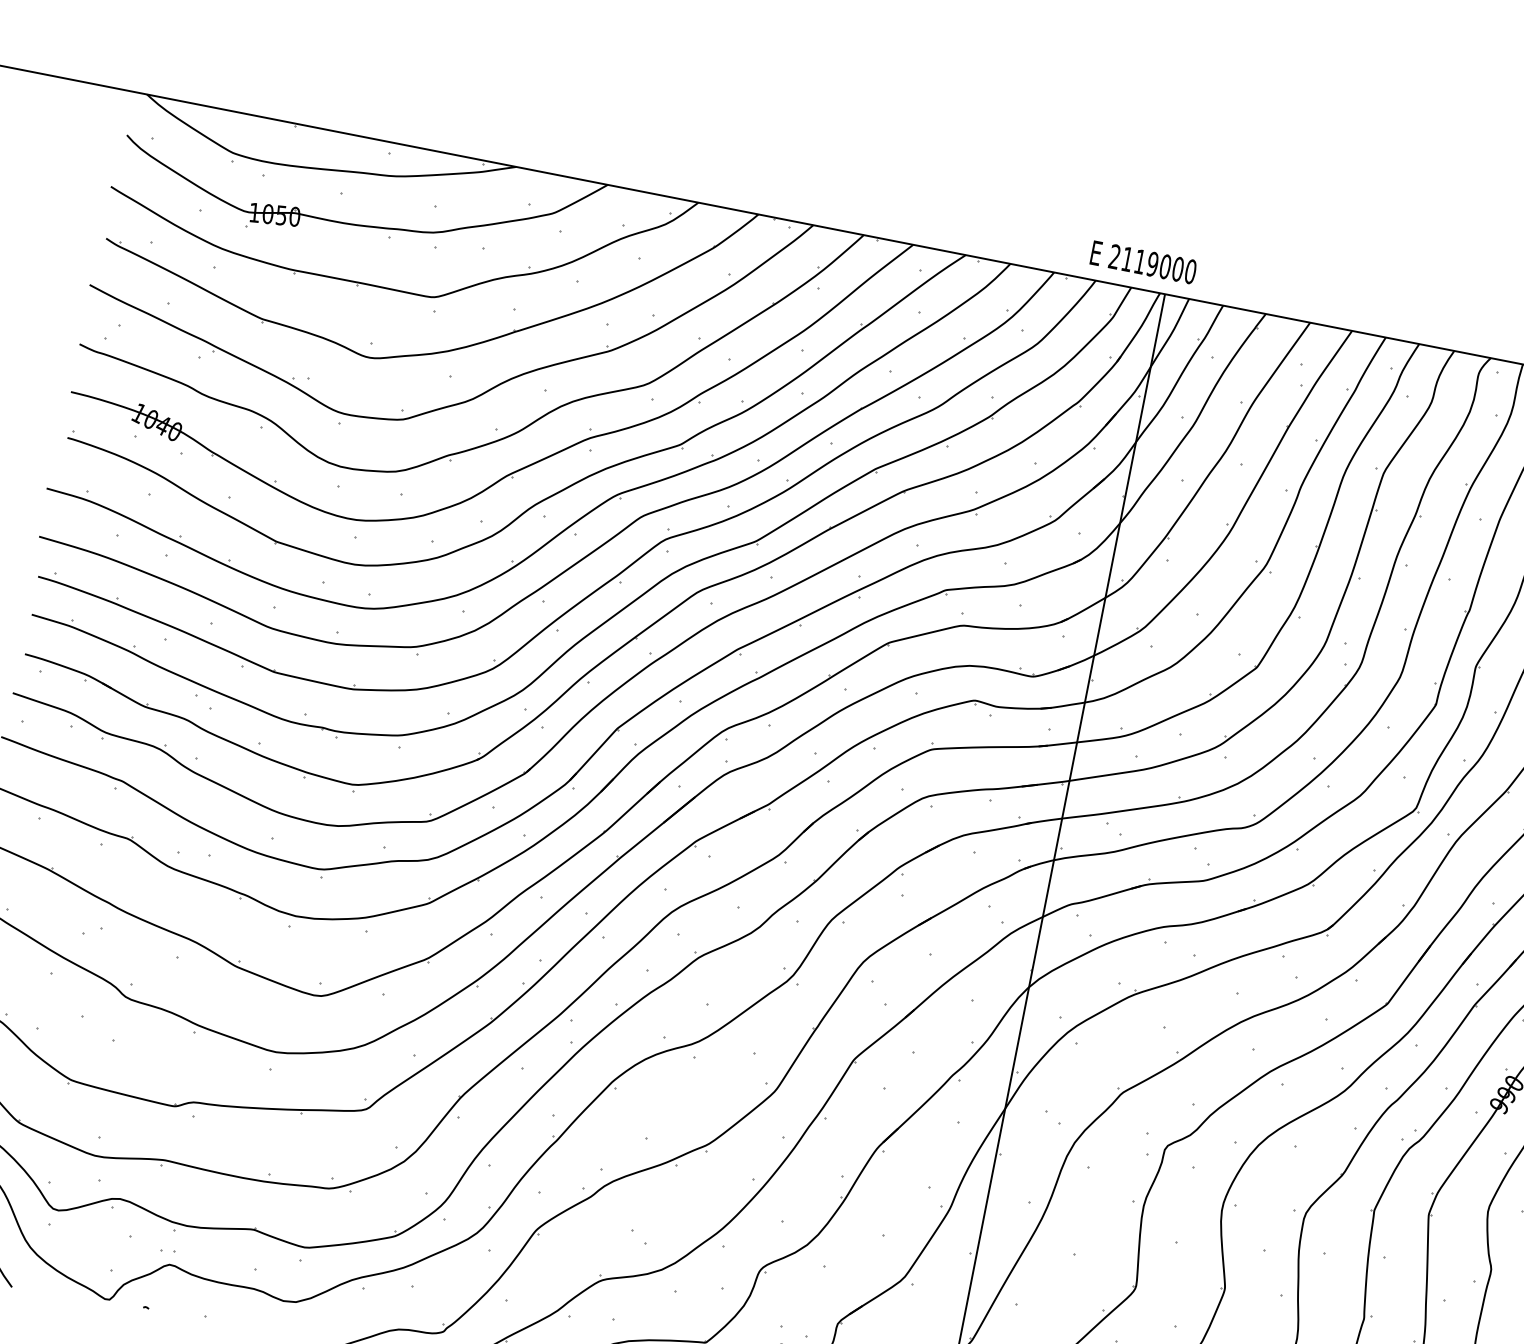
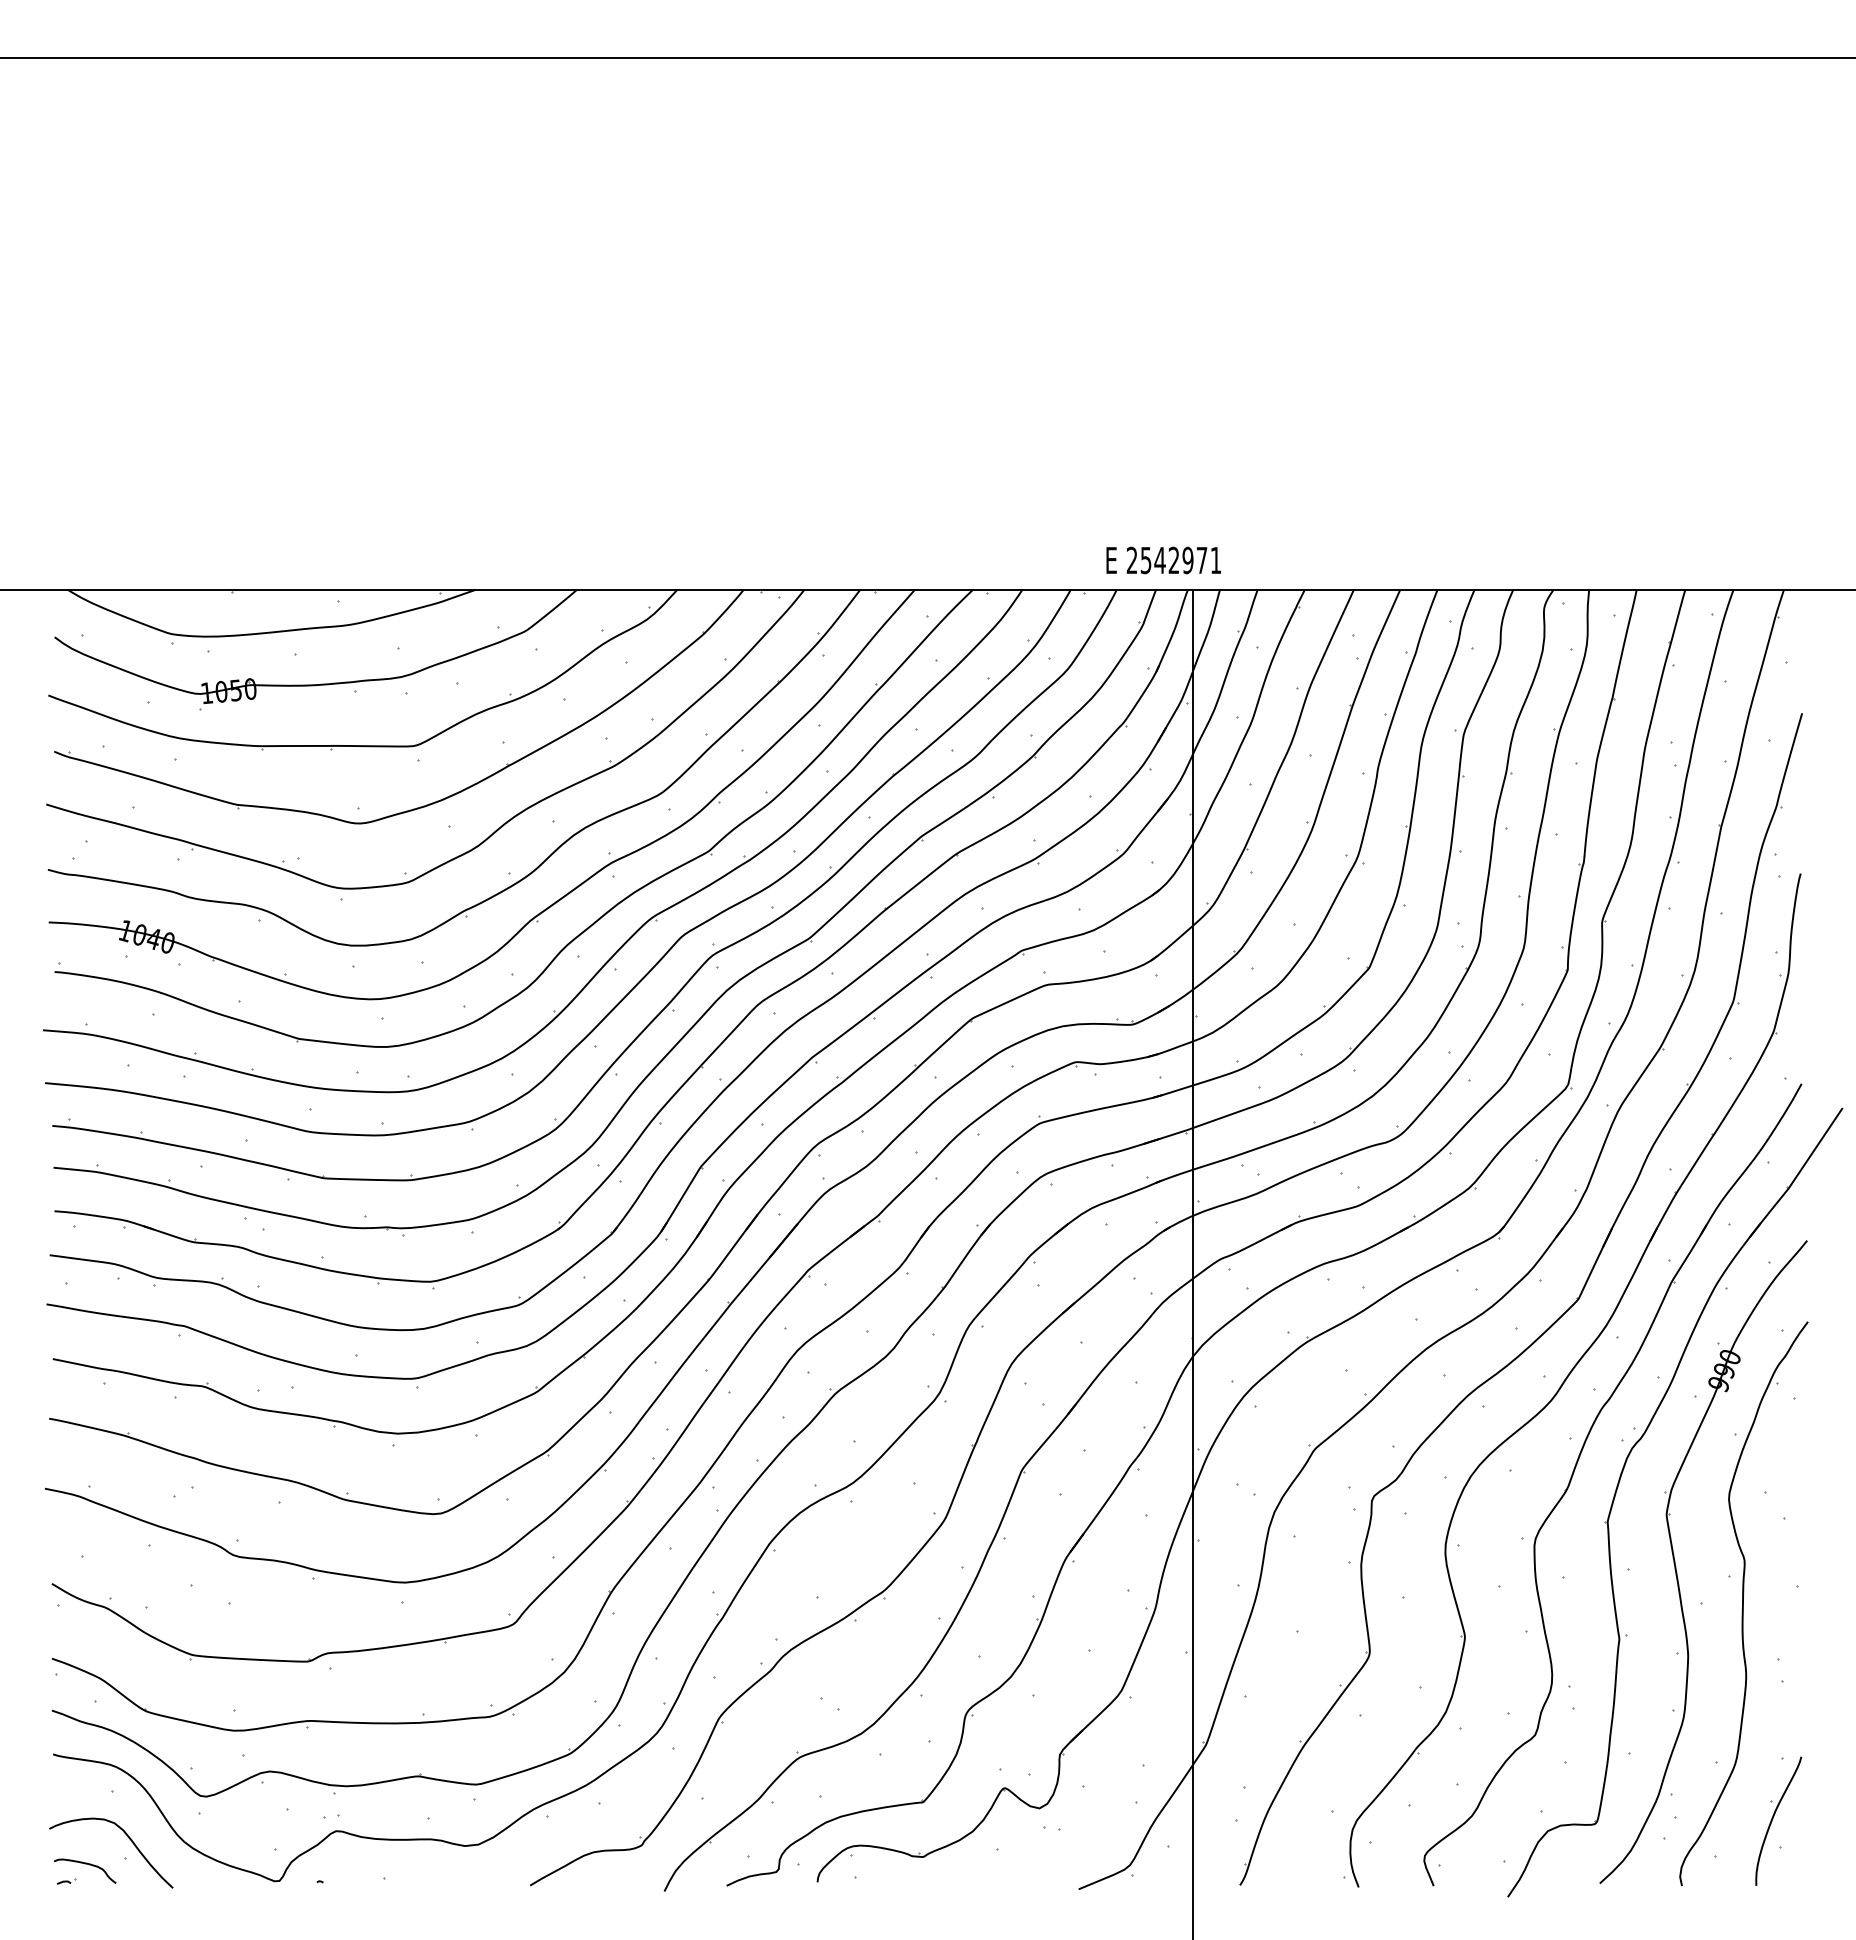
text: (1158, 265) -> (1180, 560), 2119000 -> 2542971

